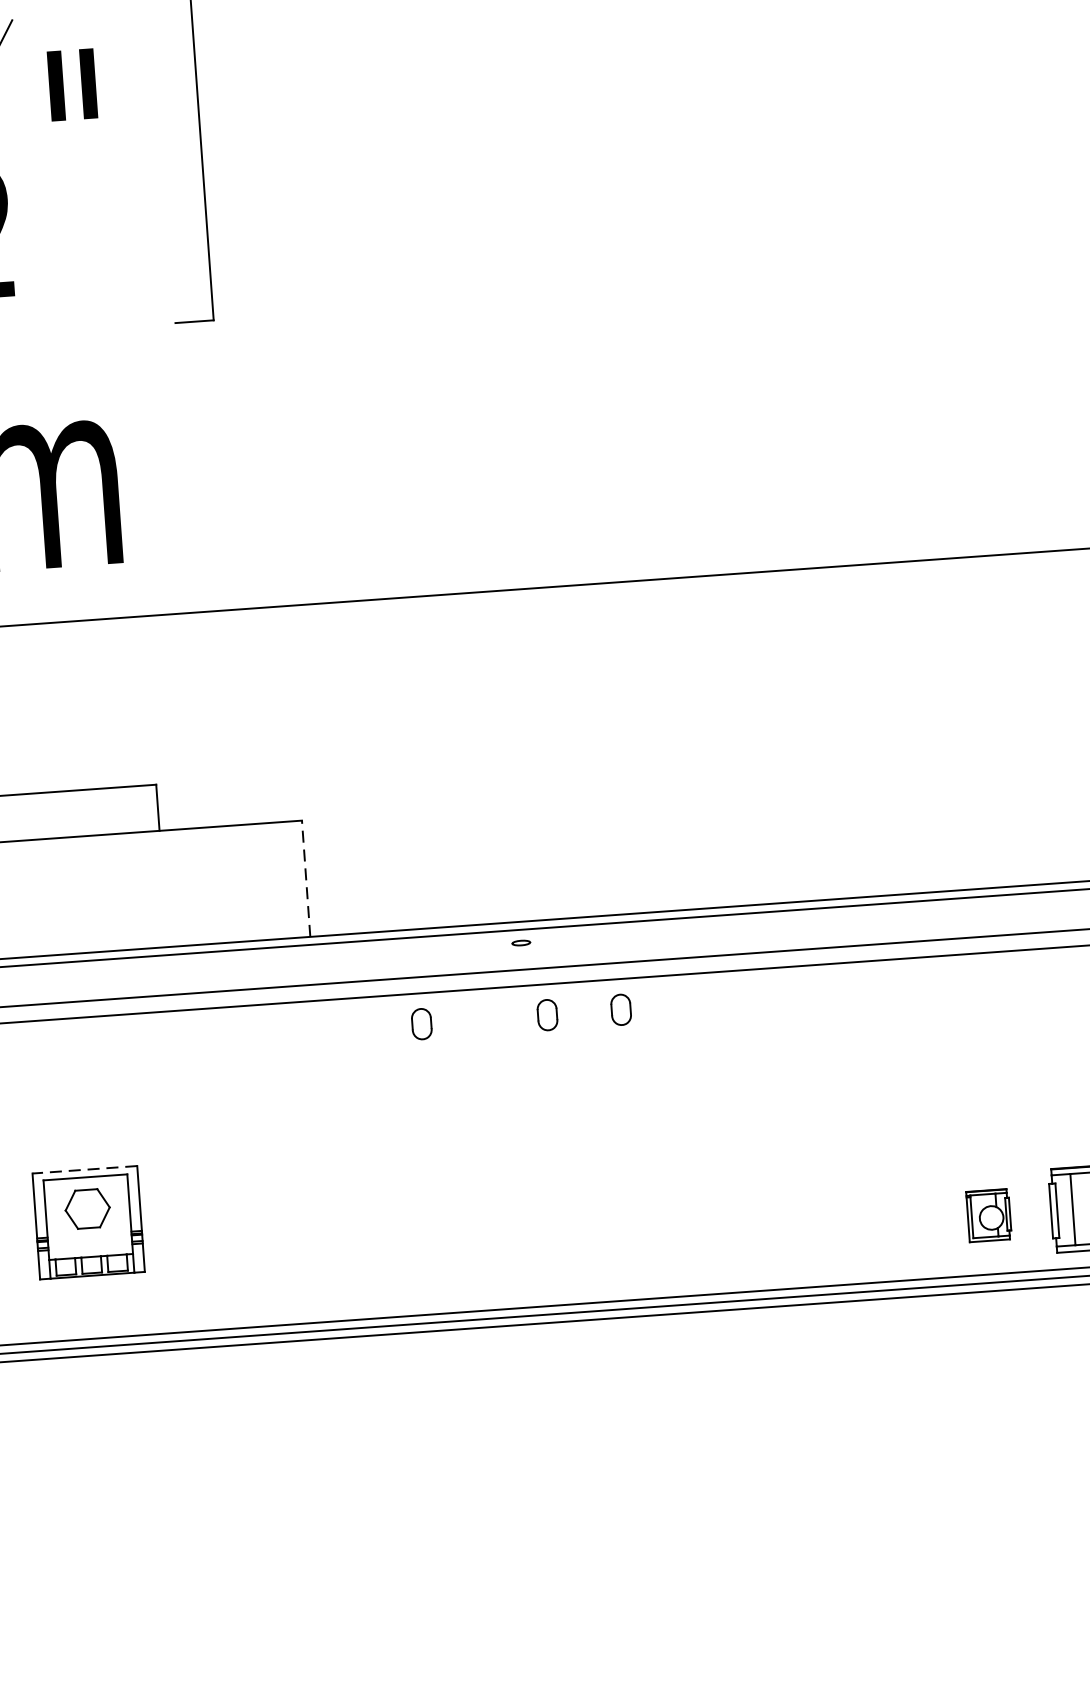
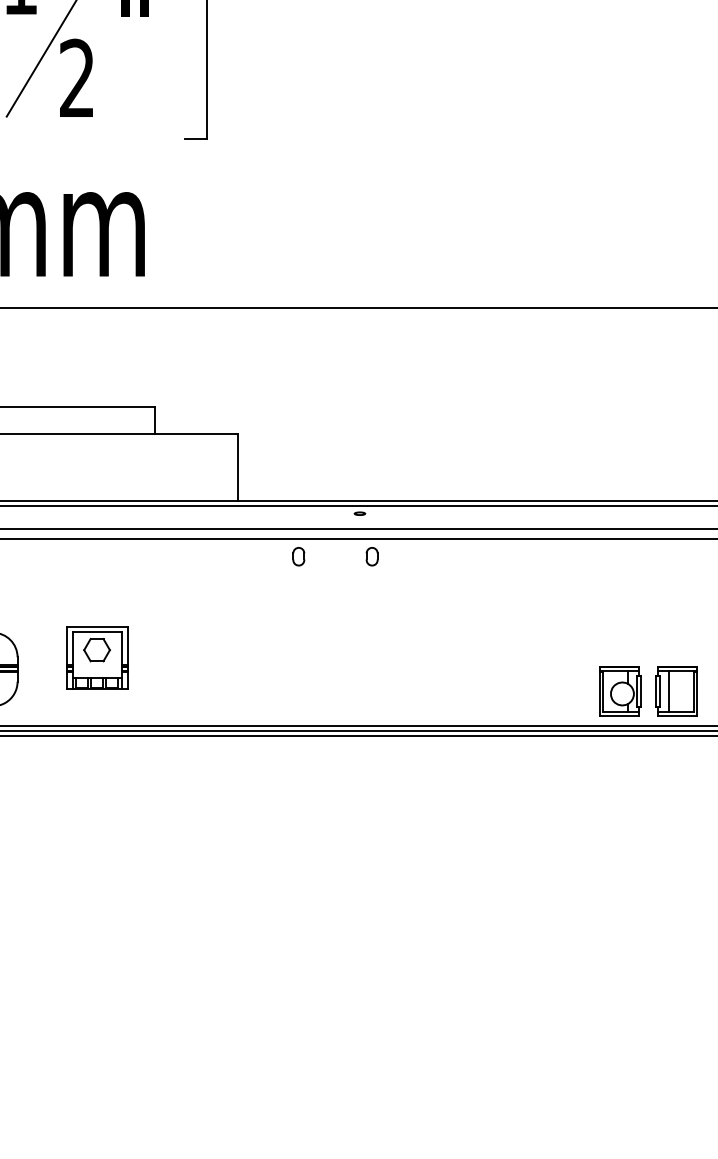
line: (305, 878) -> (237, 467), dashed -> solid
part: (619, 1009) -> (414, 556), removed
line: (85, 1170) -> (97, 627), dashed -> solid
part: (989, 1215) -> (620, 691), size x1.67

